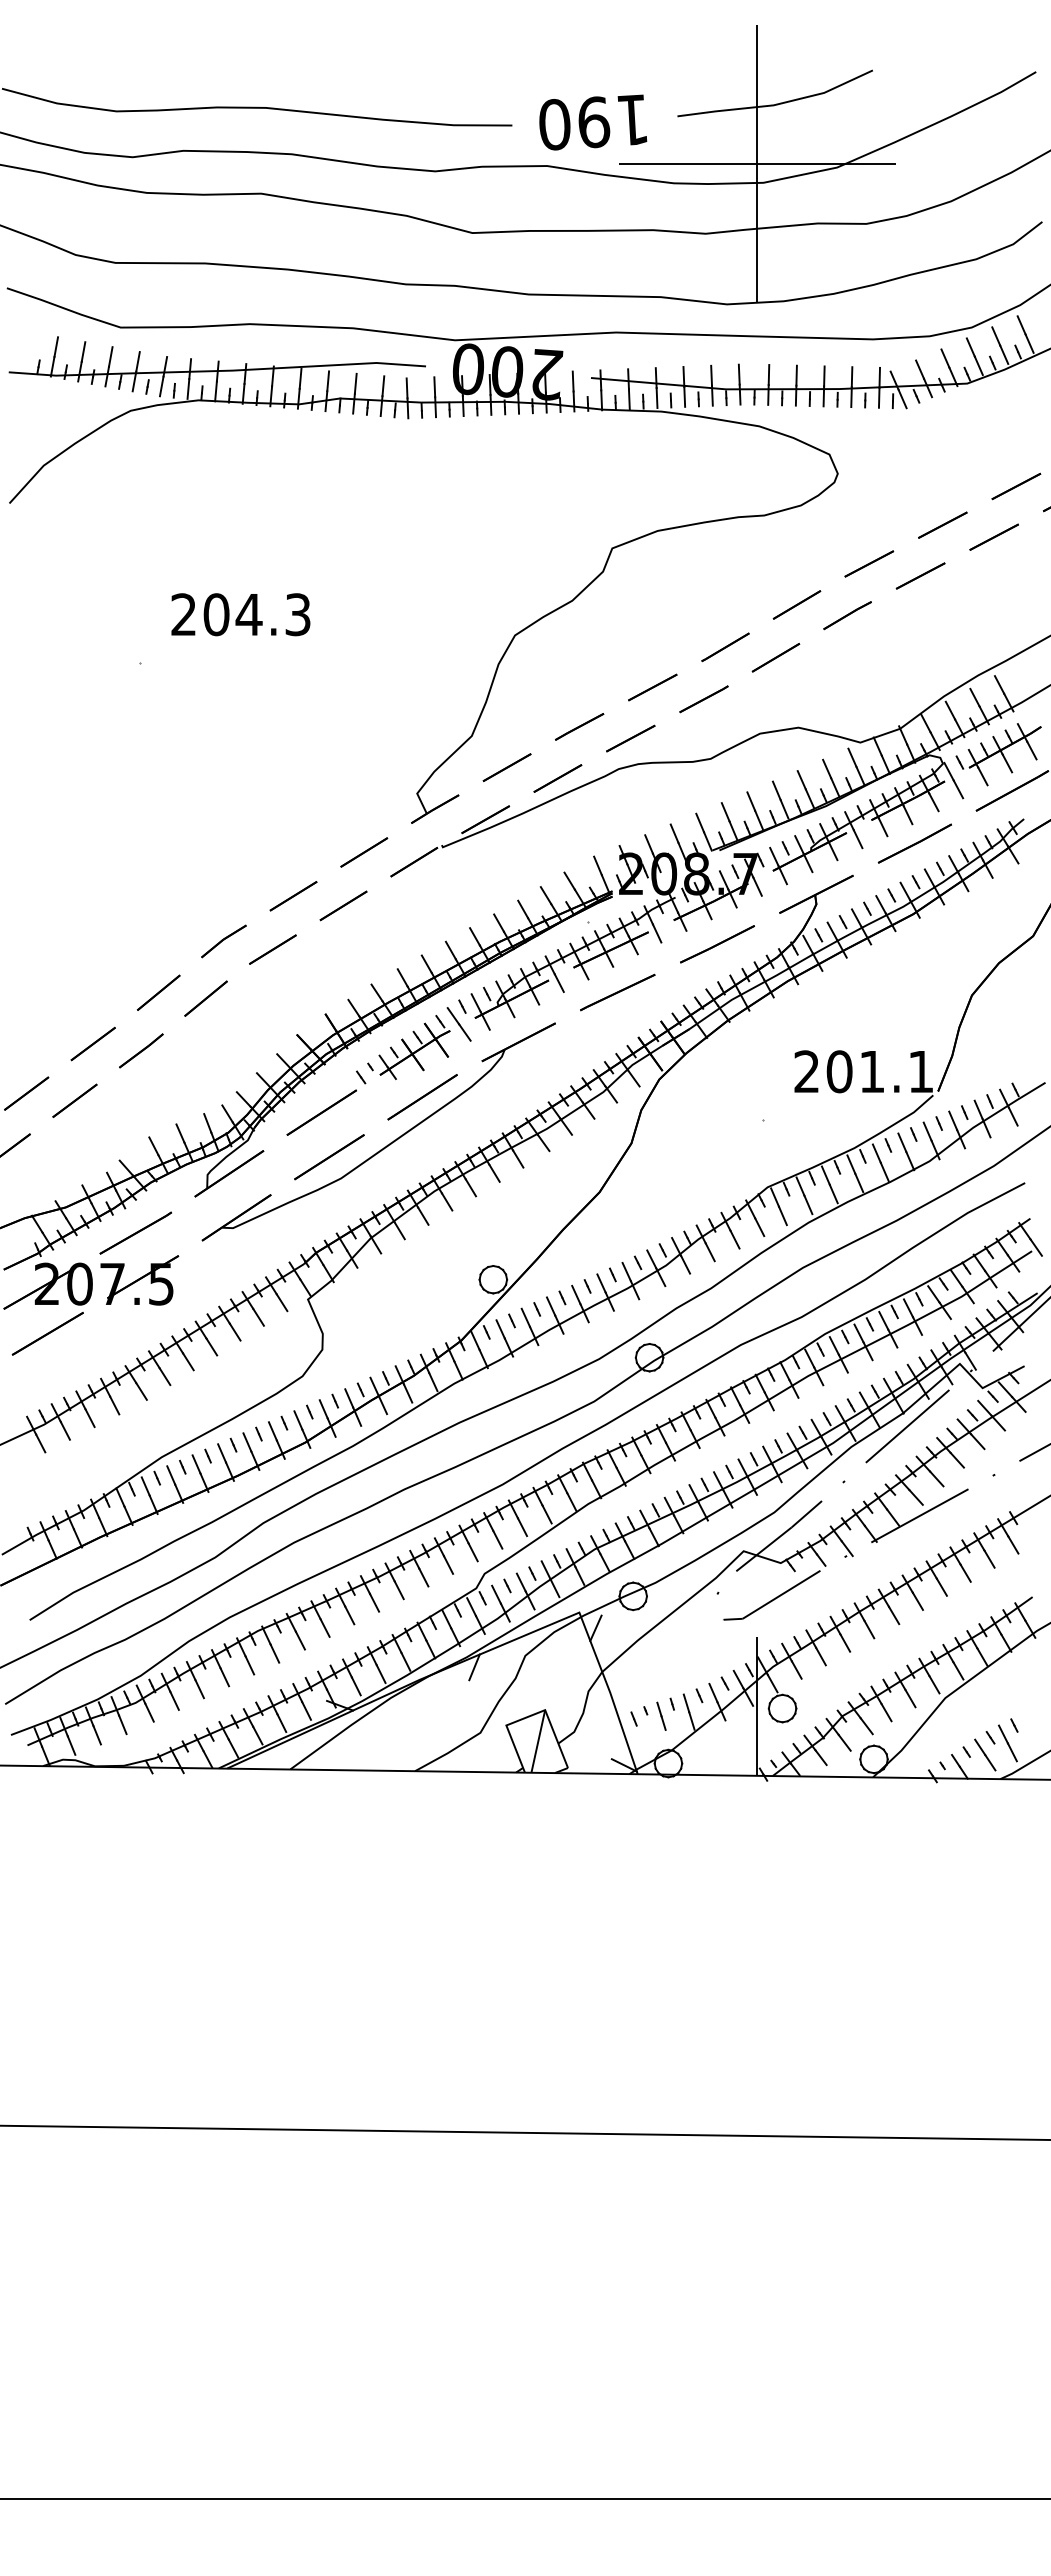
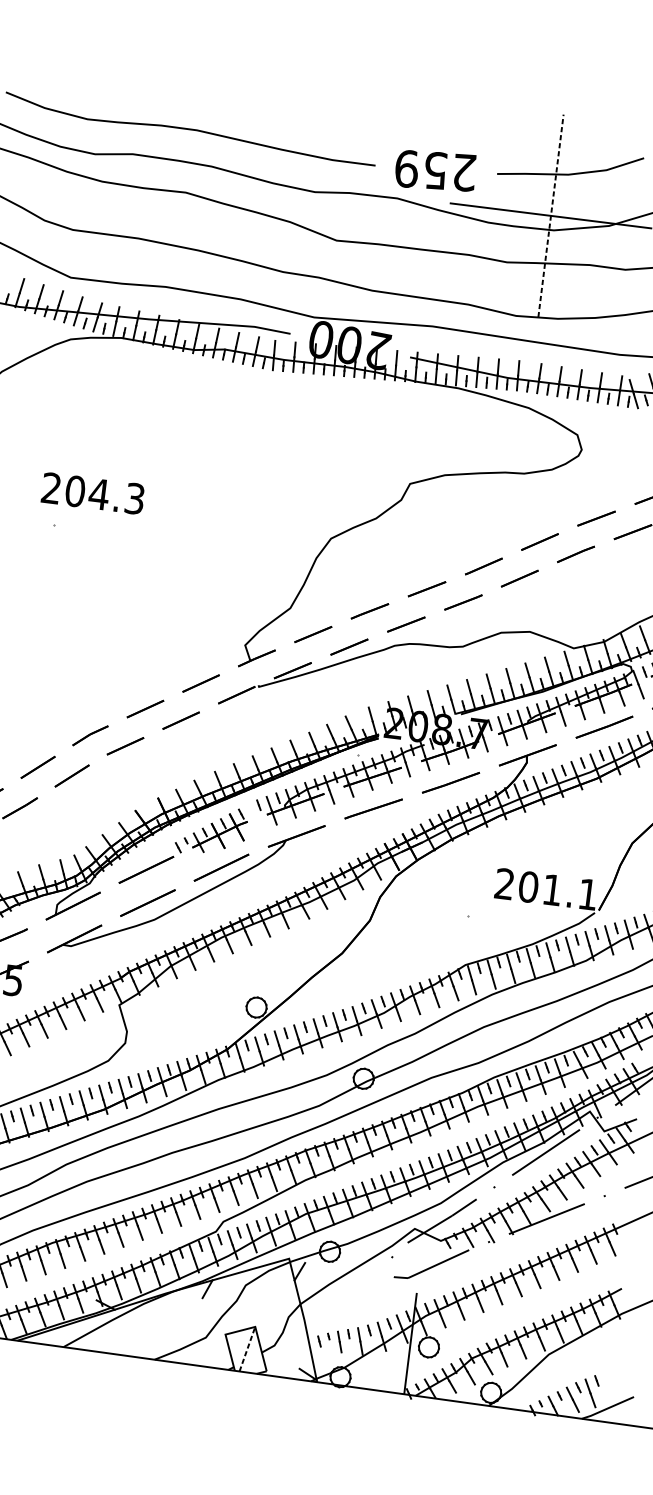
text: (594, 122) -> (435, 170), 190 -> 259
line: (757, 163) -> (551, 215), solid -> dashed
text: (240, 614) -> (92, 493), moved
line: (458, 1024) -> (254, 817), removed
line: (538, 1740) -> (247, 1348), solid -> dashed

